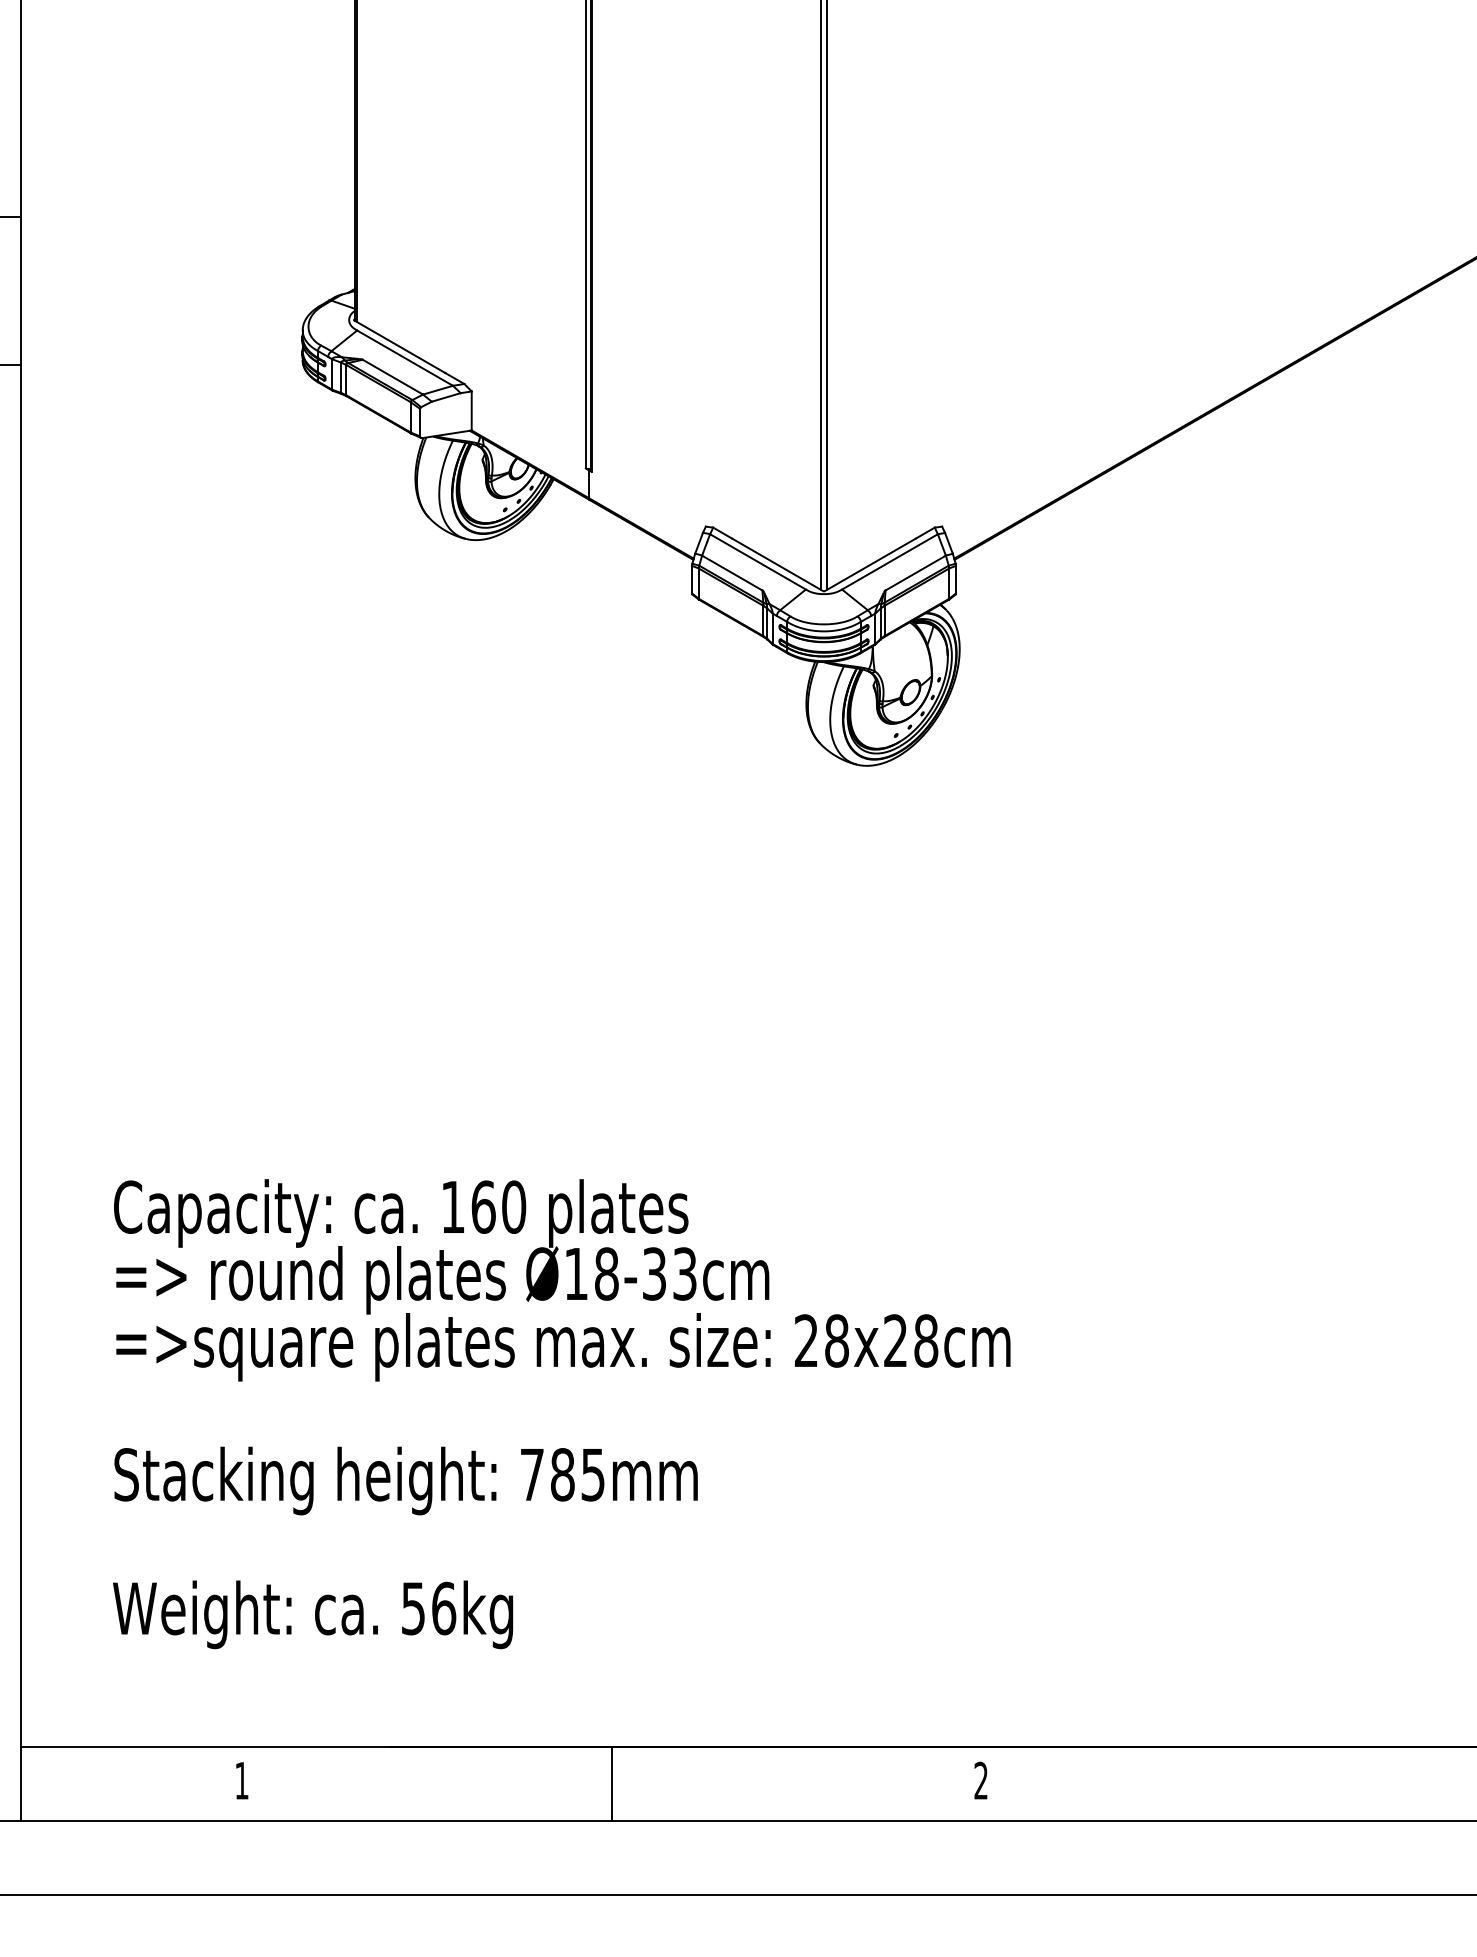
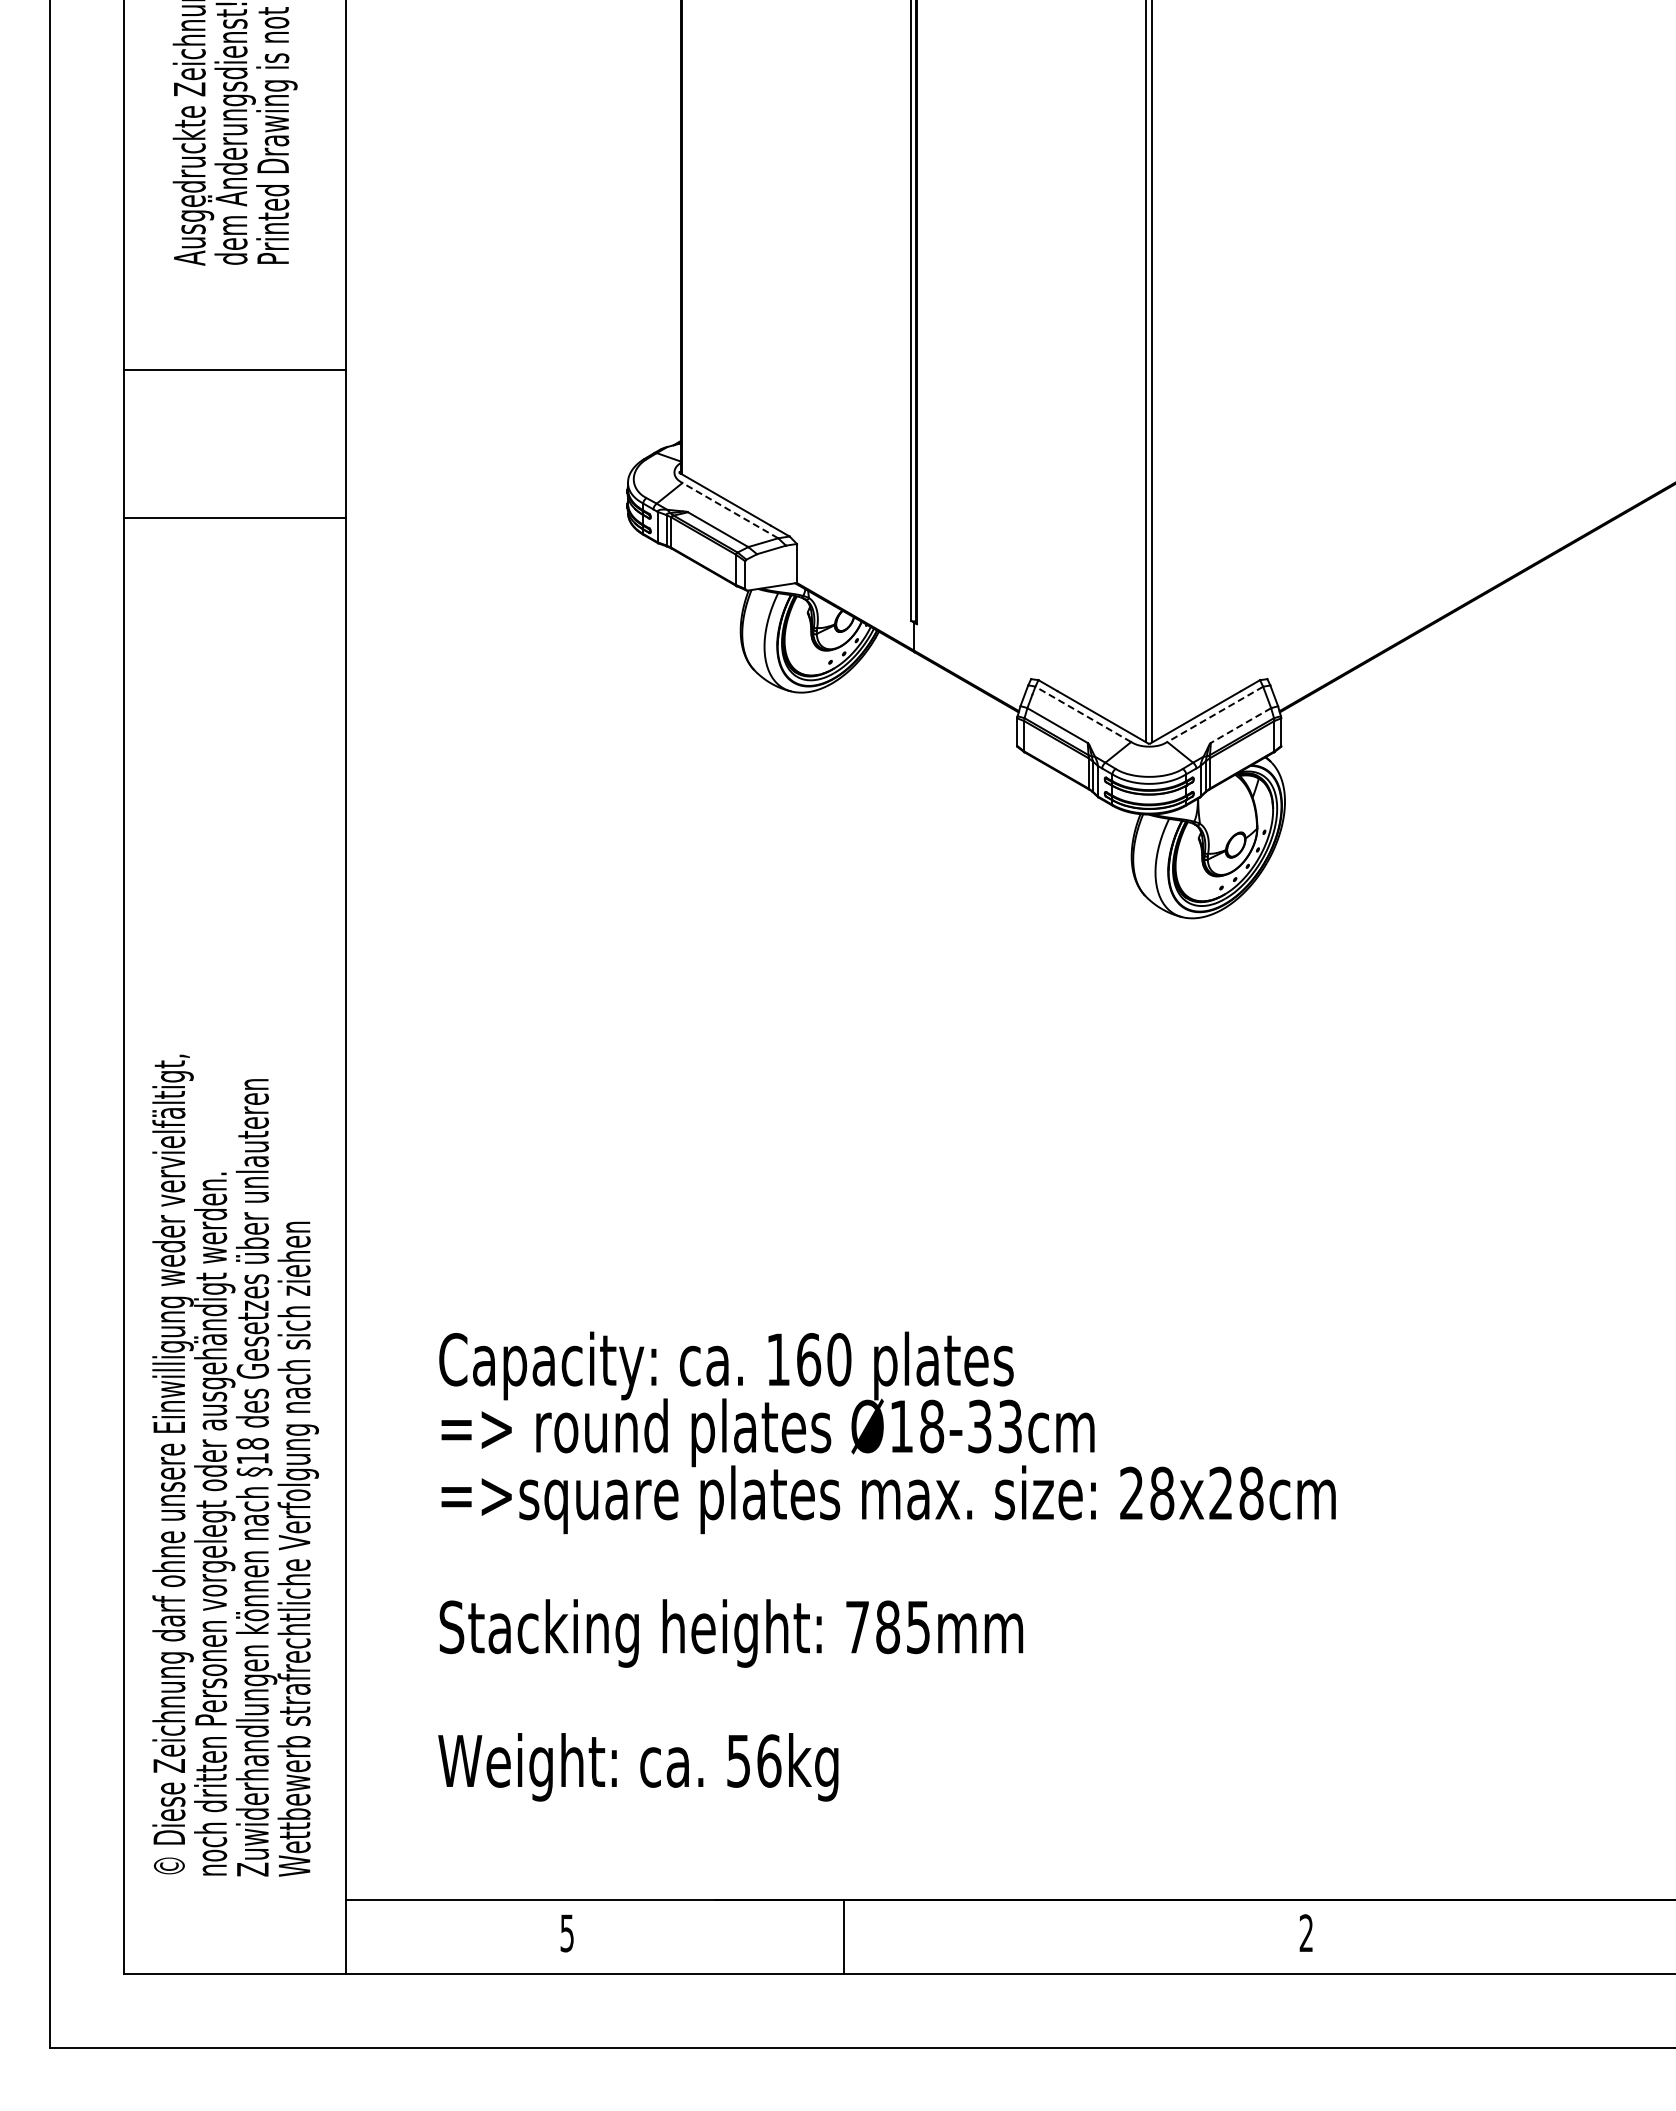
line: (404, 358) -> (729, 510), solid -> dashed
line: (757, 562) -> (1082, 714), solid -> dashed
line: (889, 562) -> (1214, 714), solid -> dashed
line: (916, 573) -> (1241, 725), solid -> dashed
text: (241, 1781) -> (566, 1933), 1 -> 5
line: (612, 1784) -> (844, 1936), moved

